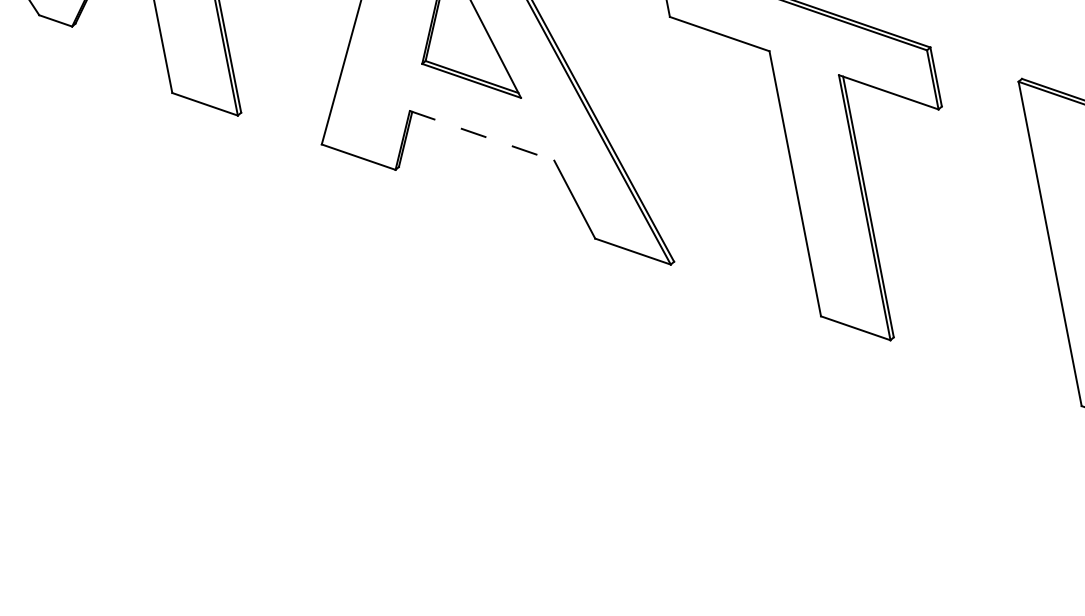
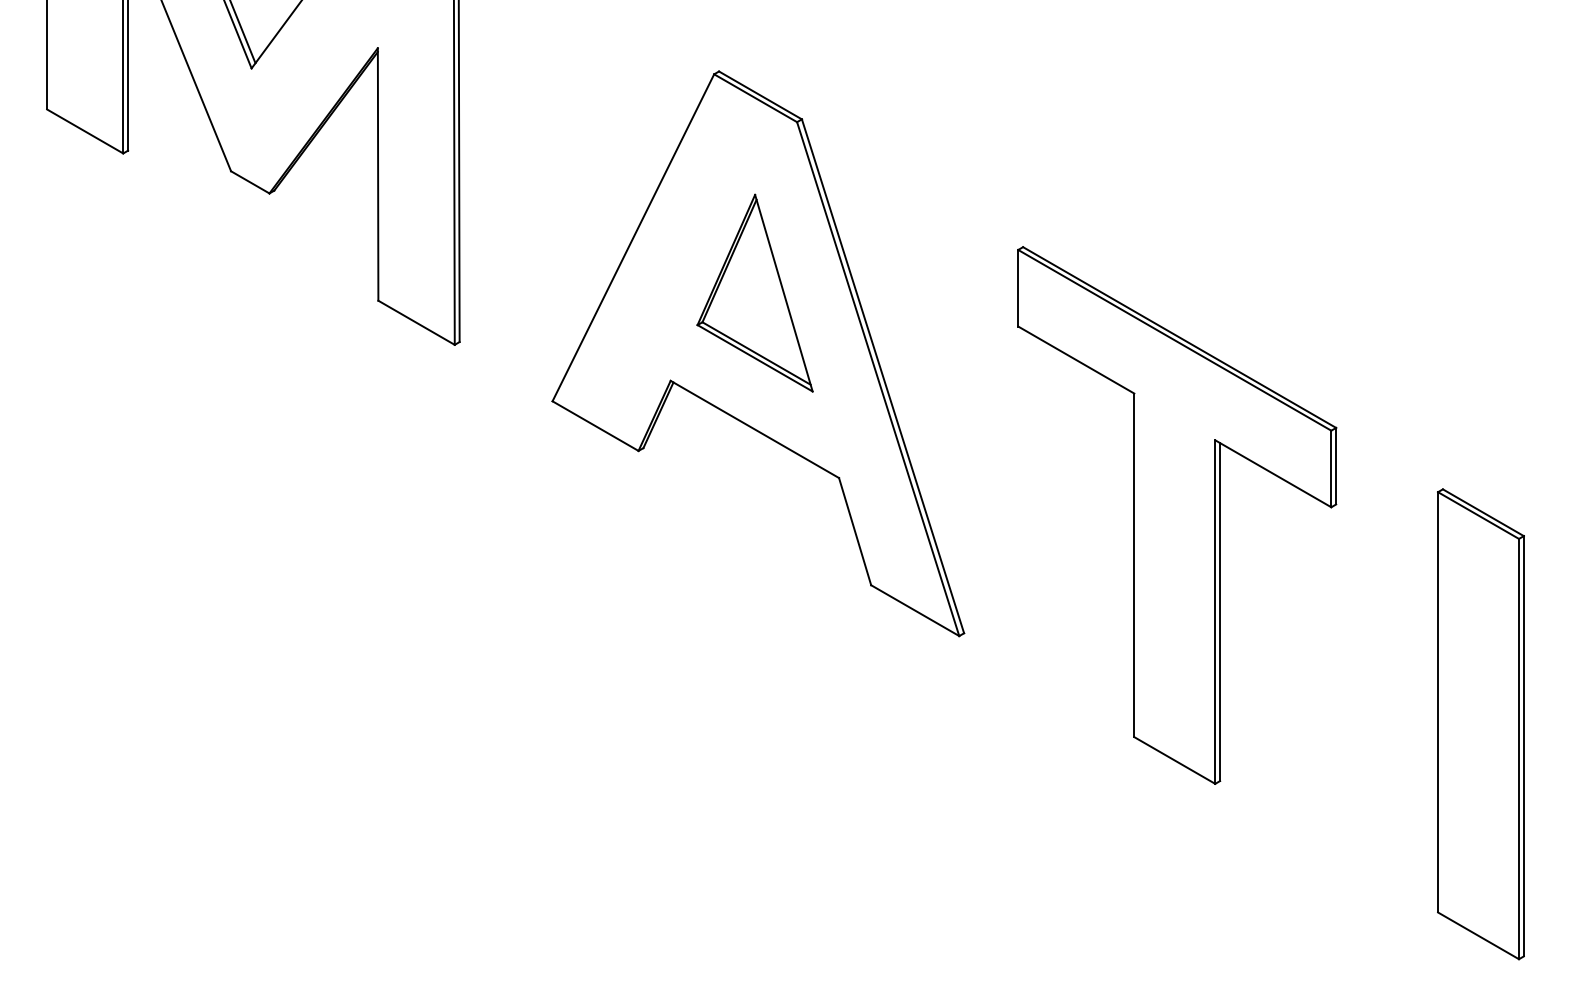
line: (482, 135) -> (755, 429), dashed -> solid

